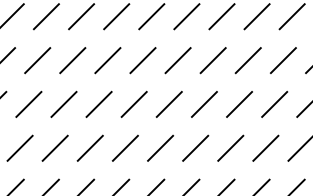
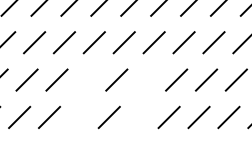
line: (133, 103) -> (86, 79), removed
line: (204, 104) -> (146, 80), removed
line: (124, 147) -> (78, 116), removed
line: (195, 147) -> (139, 116), removed

